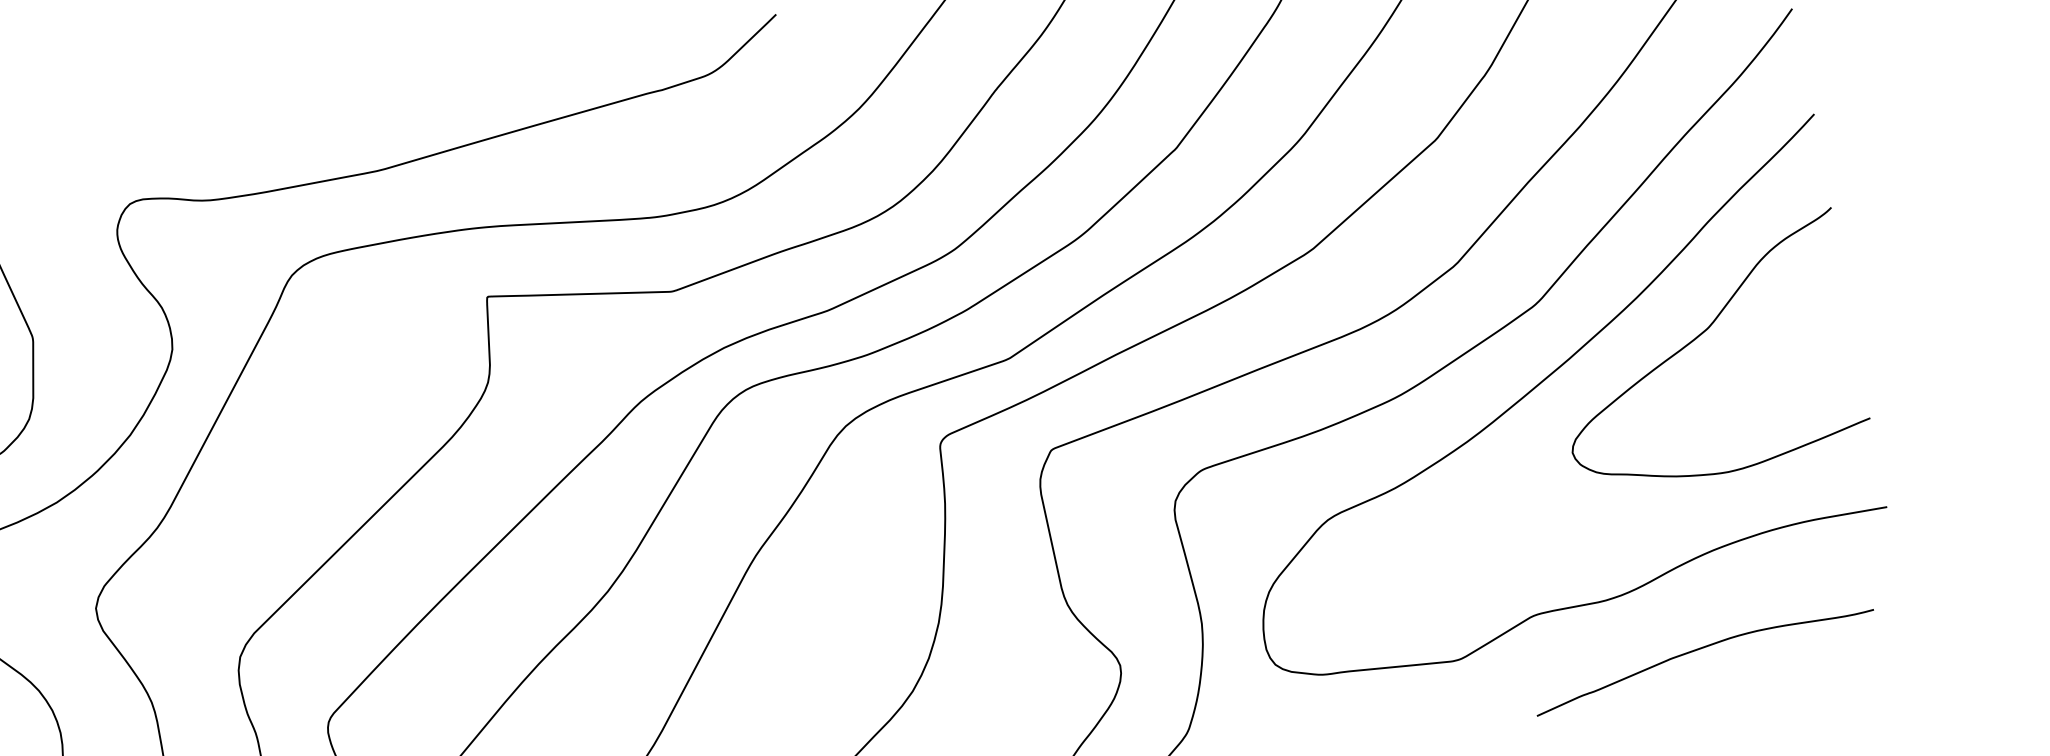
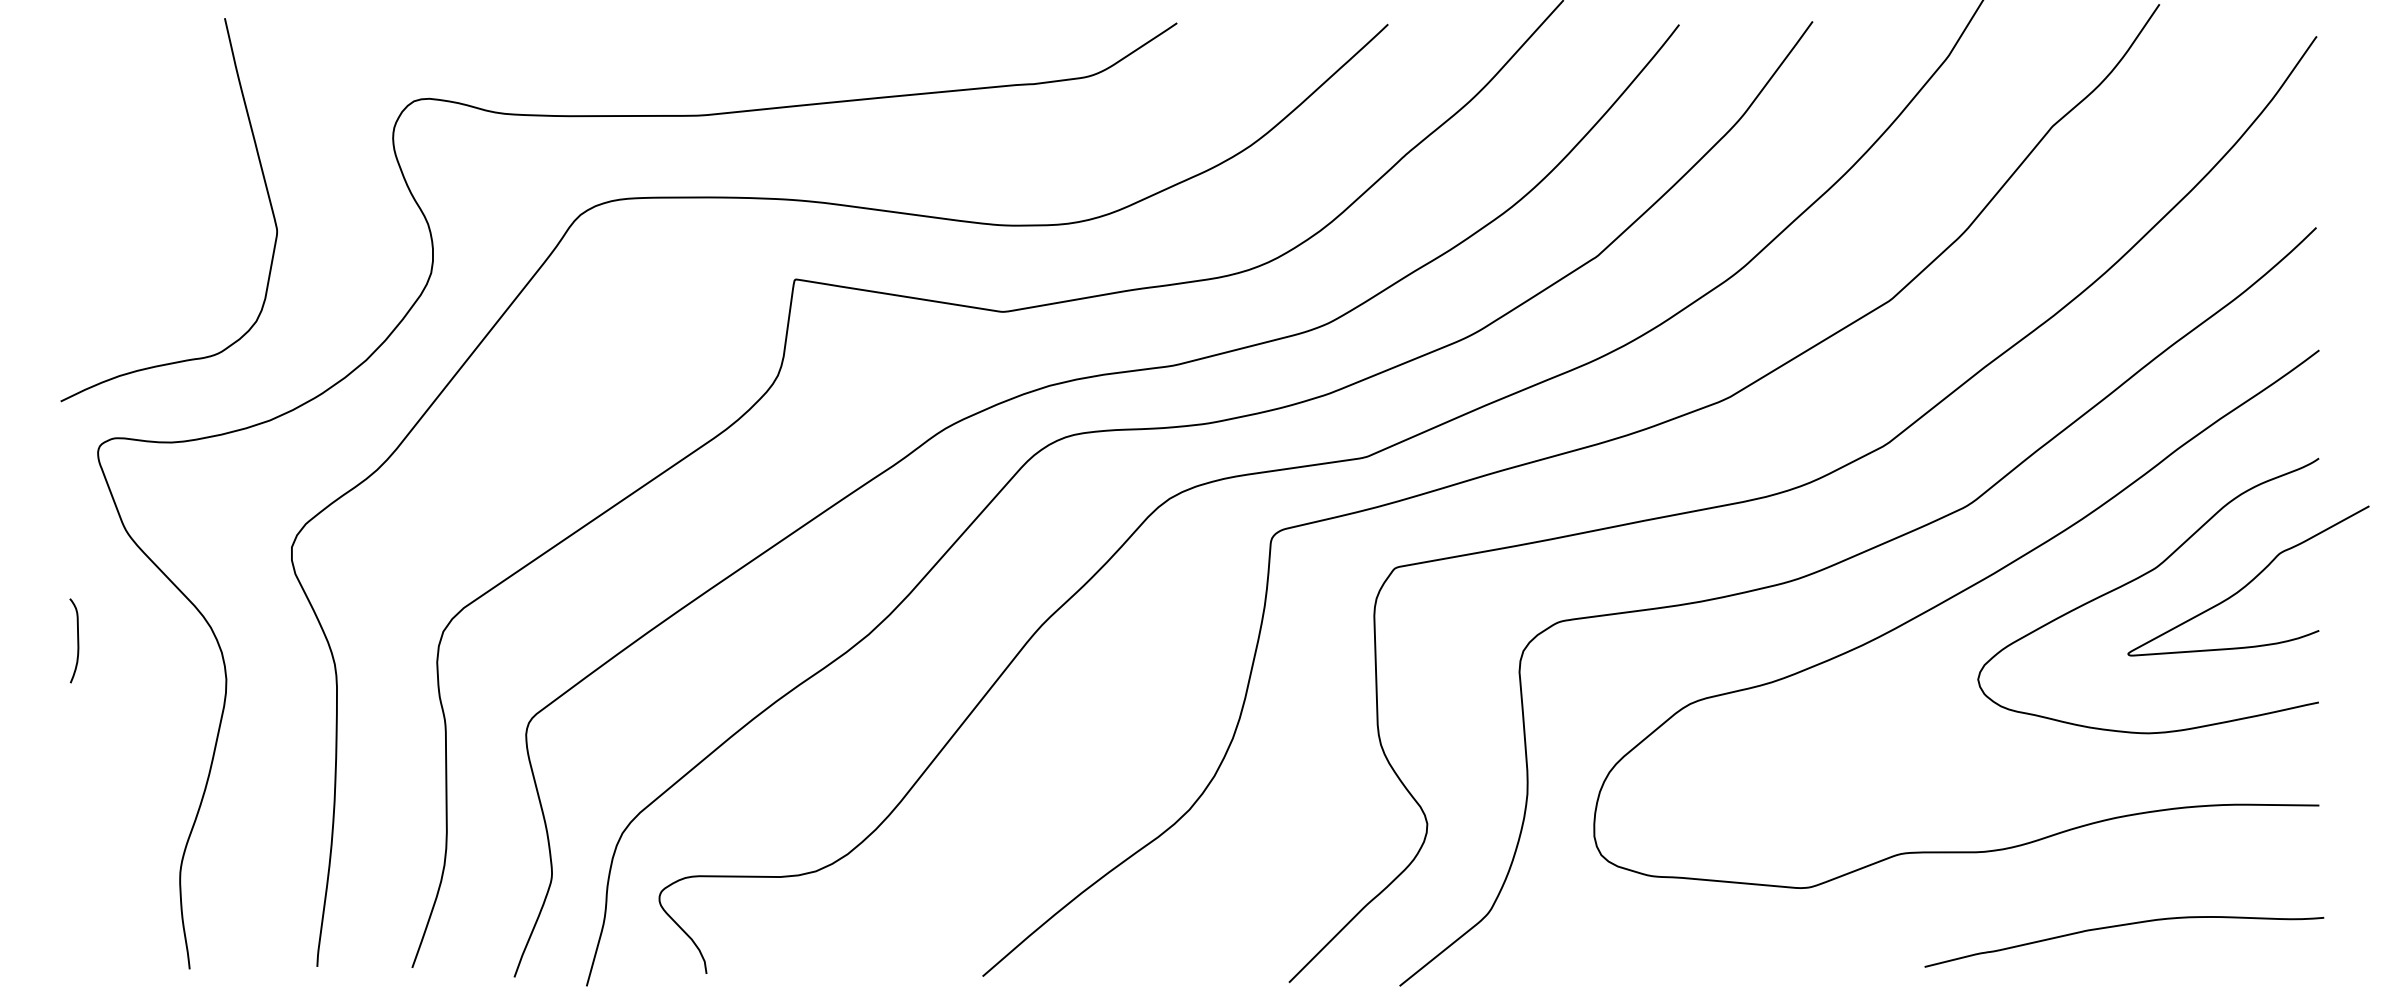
curve: (1791, 324) -> (2249, 581), added
curve: (1700, 649) -> (2121, 926), moved

